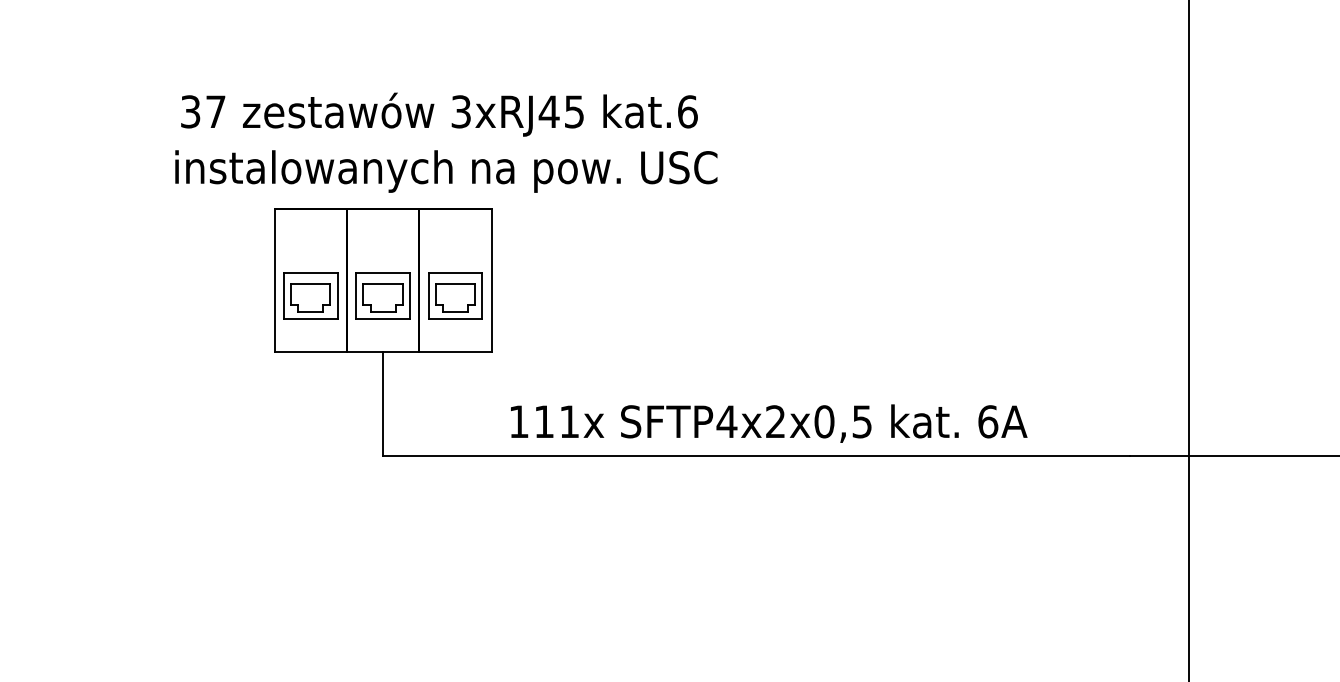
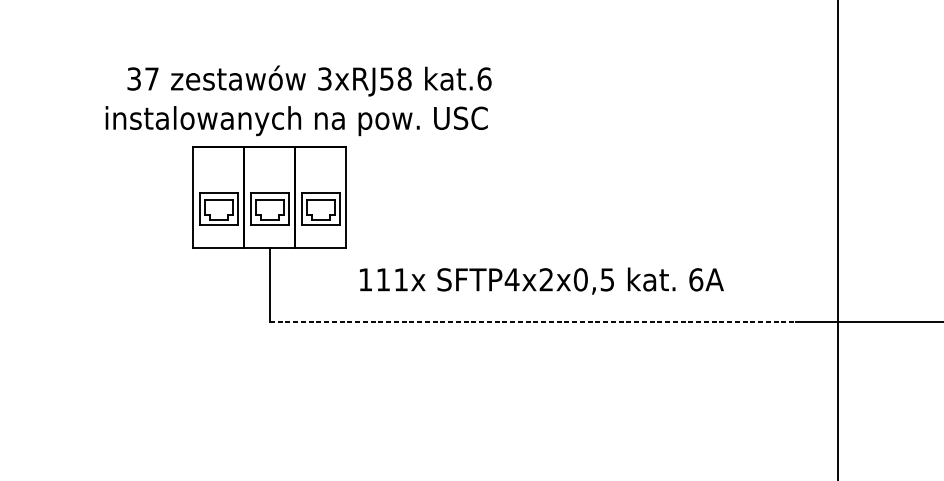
text: (561, 111) -> (395, 78), 3xRJ45 -> 3xRJ58
text: (446, 171) -> (296, 121), moved
text: (769, 423) -> (542, 281), moved
line: (756, 456) -> (532, 321), solid -> dashed

